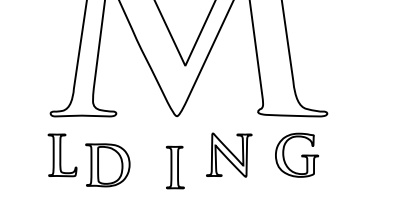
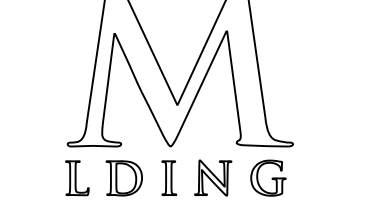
part: (106, 165) -> (123, 178), moved
part: (175, 166) -> (169, 177), moved

